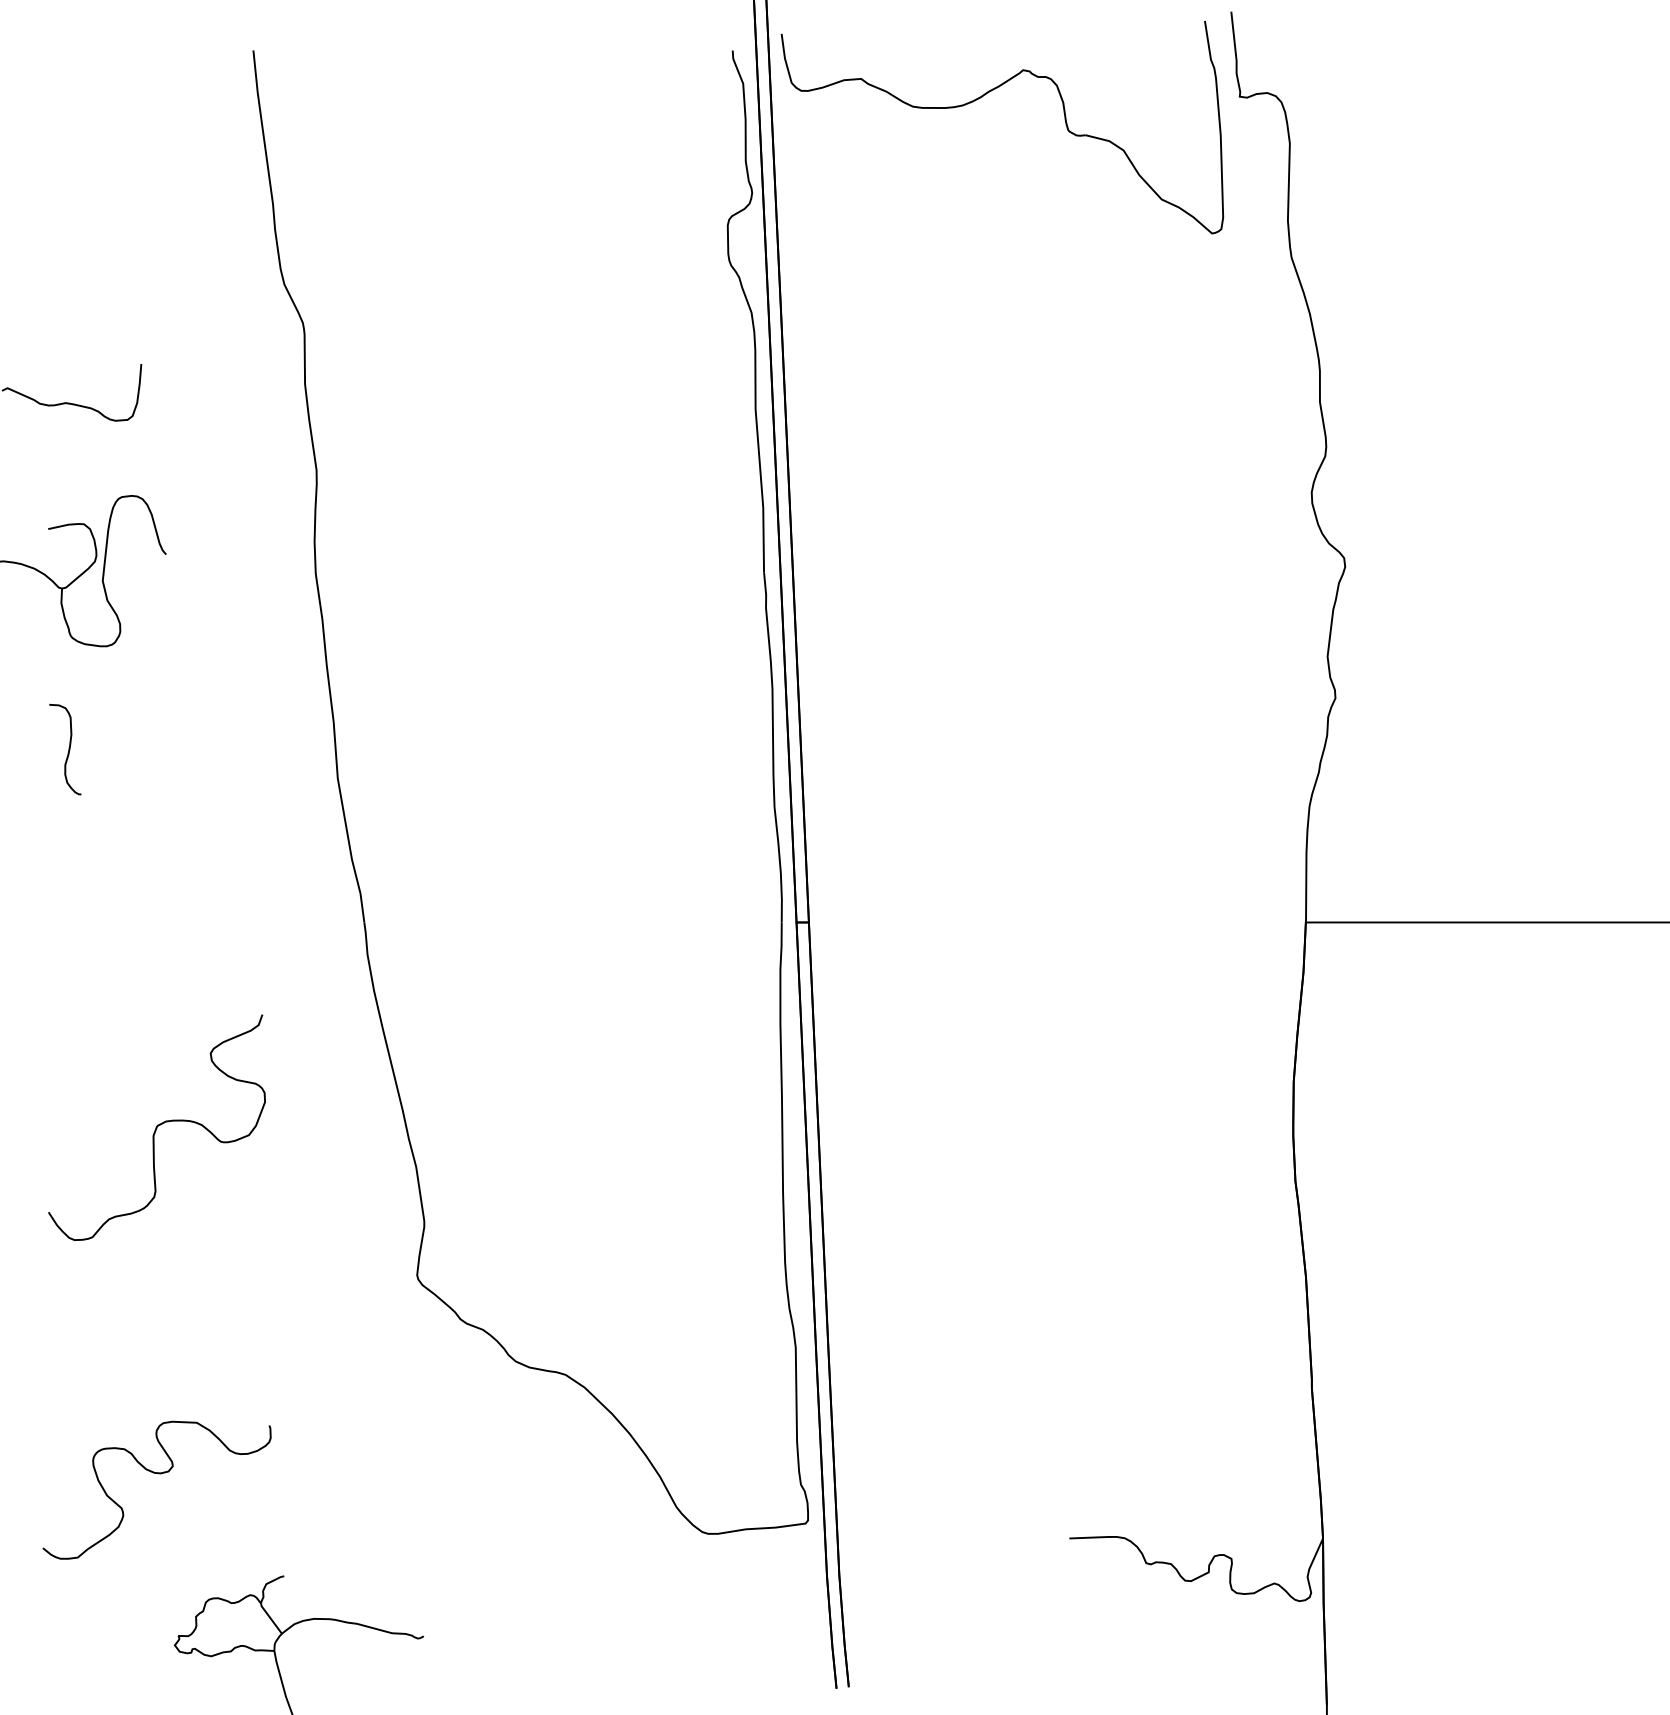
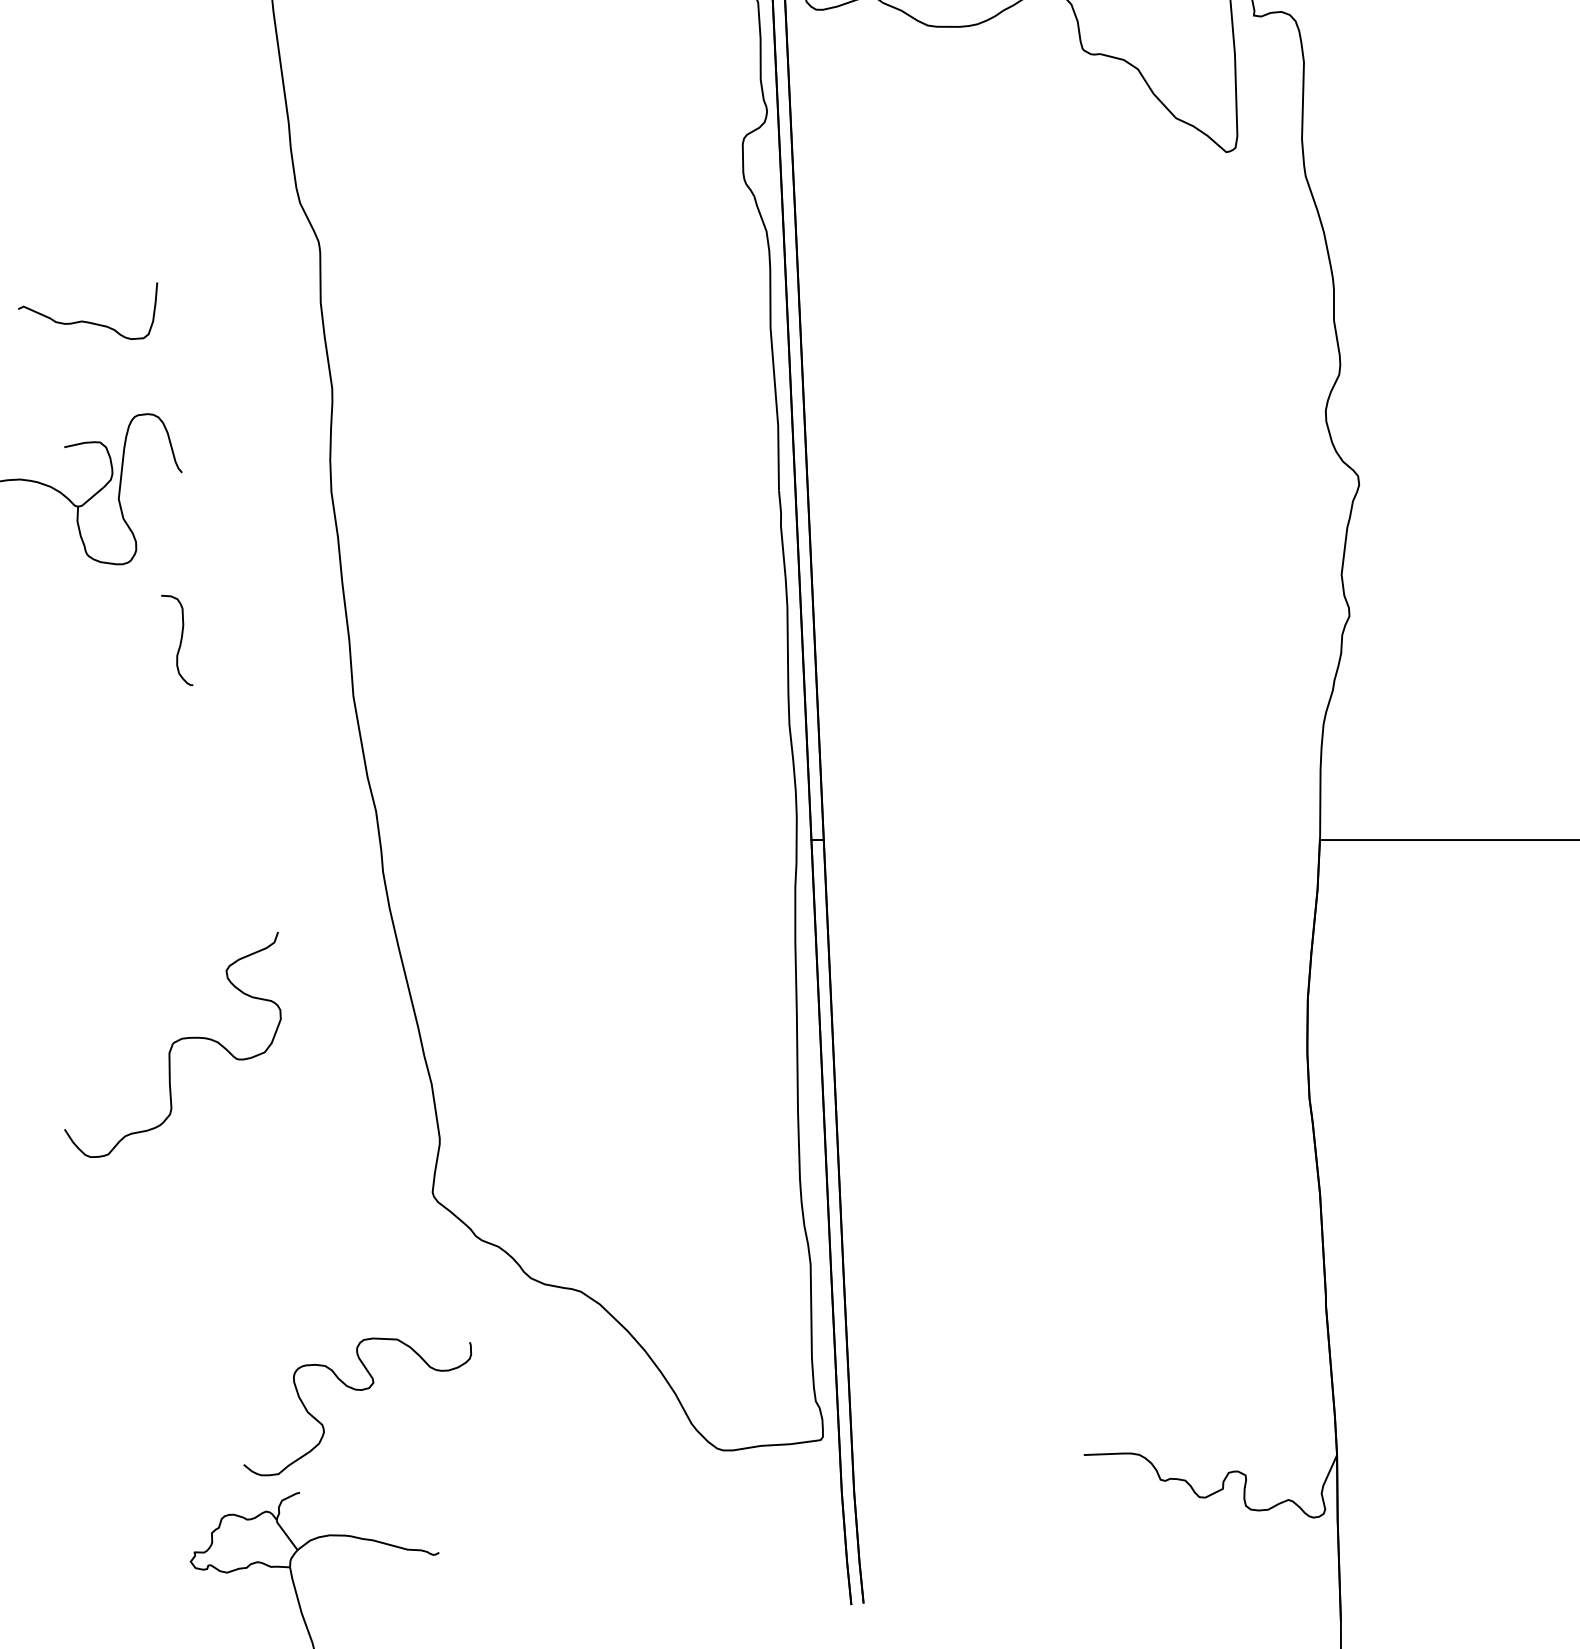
curve: (68, 749) -> (180, 640), moved
curve: (158, 1474) -> (359, 1391), moved

